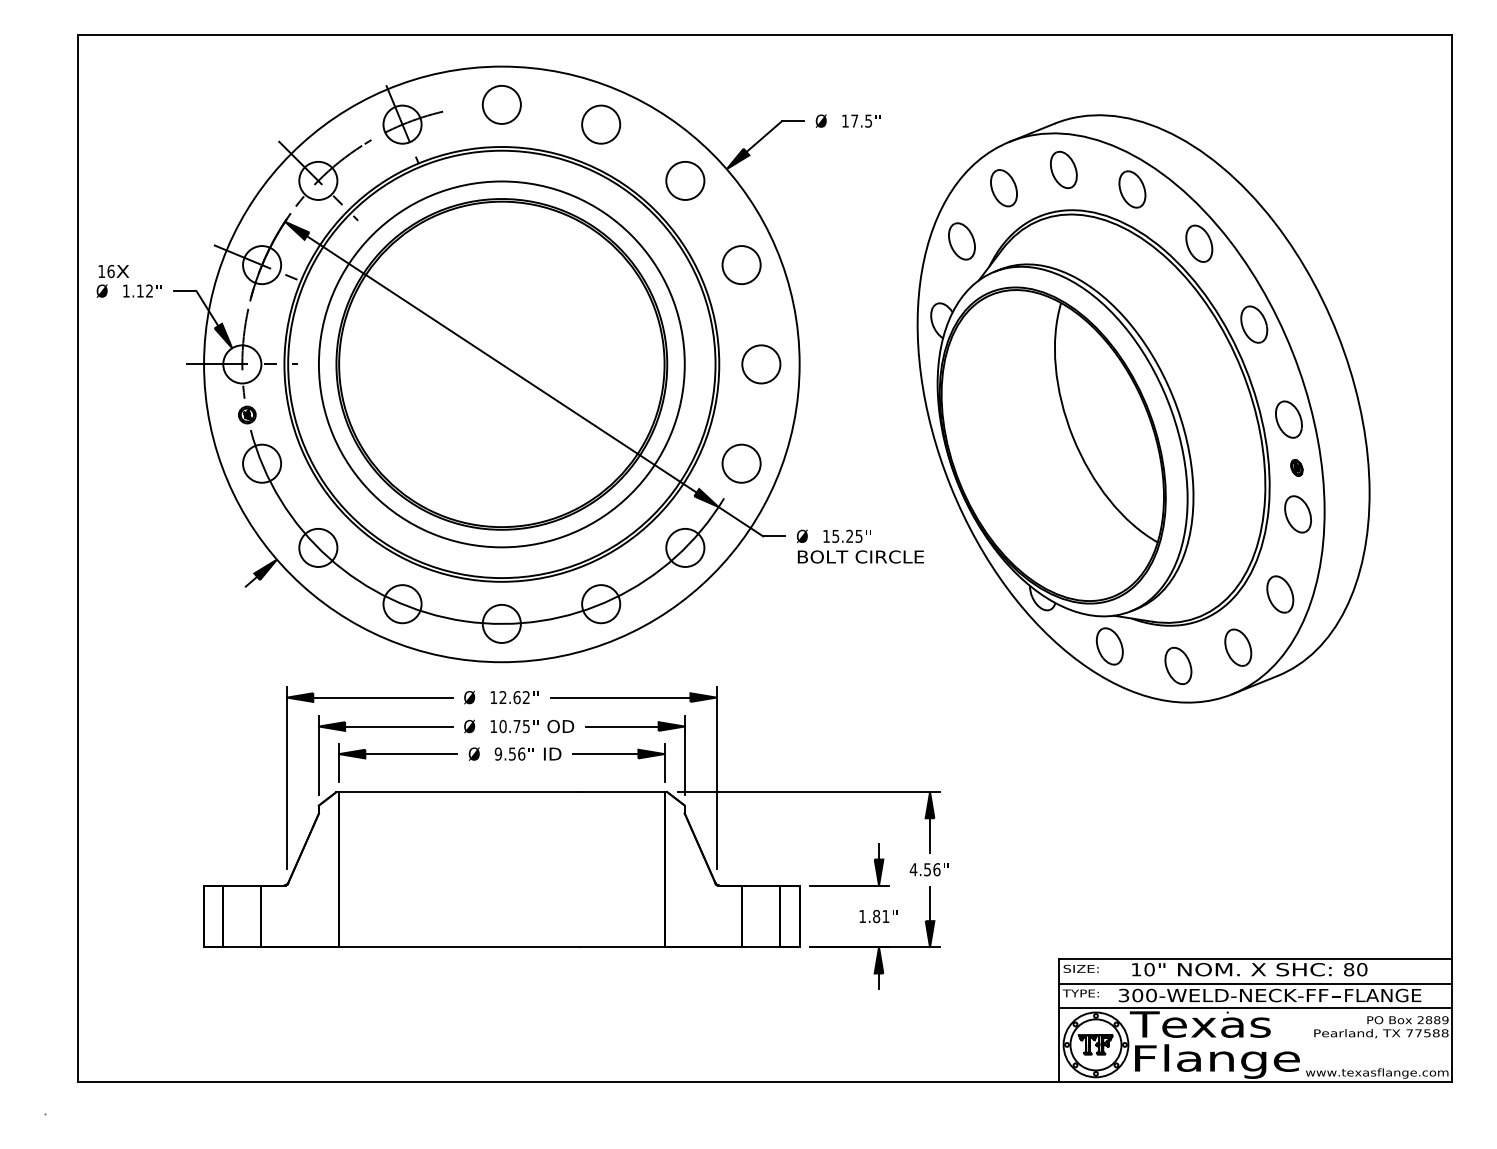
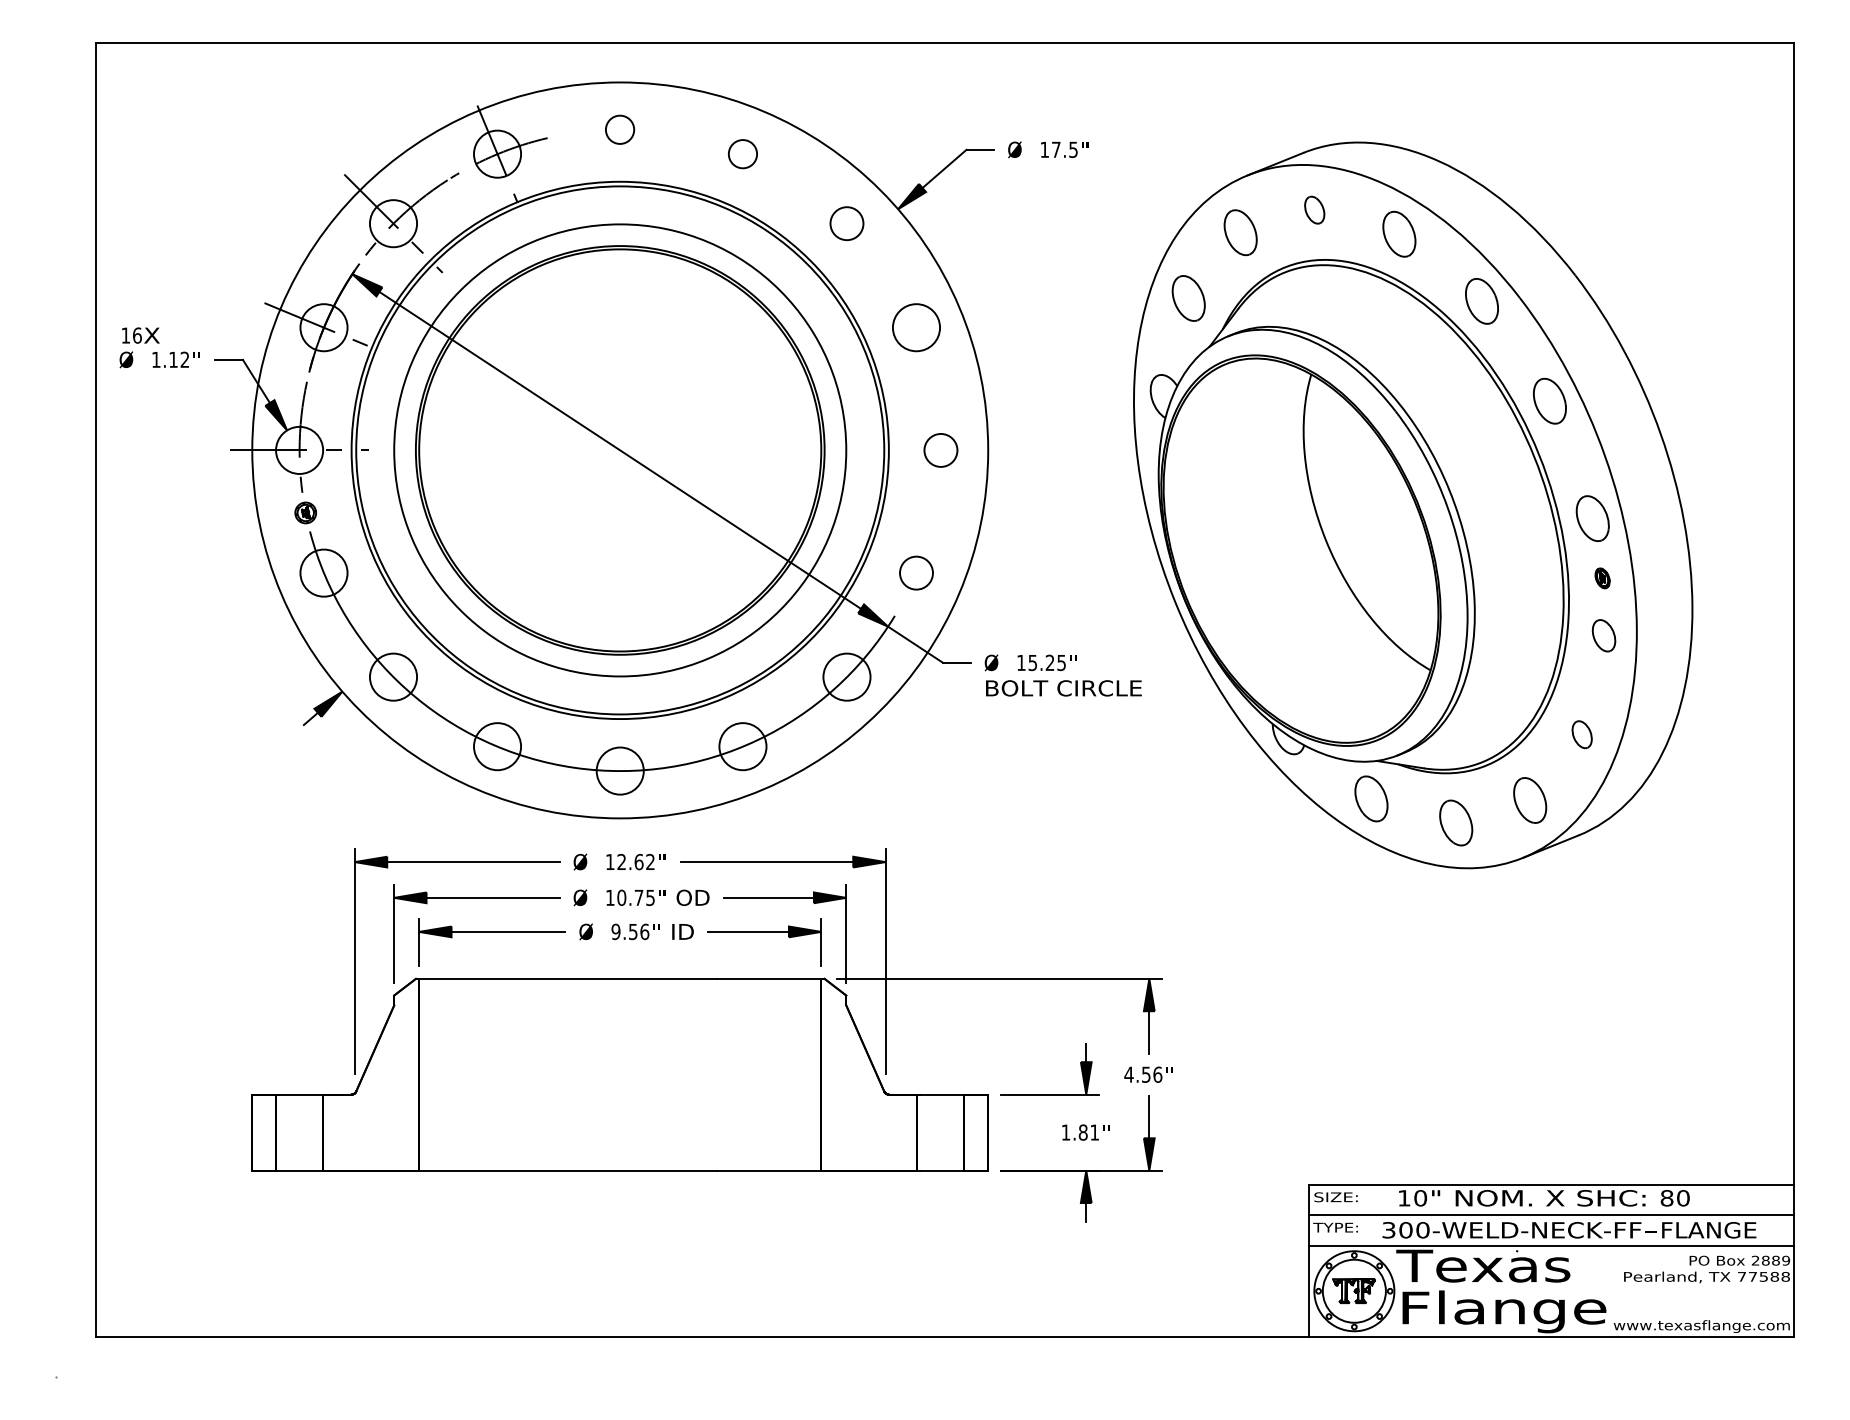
circle: (501, 104) -> (619, 129), size x0.6
circle: (601, 124) -> (743, 153), size x0.6
part: (1063, 169) -> (1314, 209), size x0.6
circle: (685, 180) -> (847, 223), size x0.7
circle: (761, 364) -> (941, 450), size x0.7
circle: (741, 463) -> (916, 572), size x0.7
part: (1297, 514) -> (1603, 635), size x0.7
part: (1280, 594) -> (1582, 734), size x0.6

